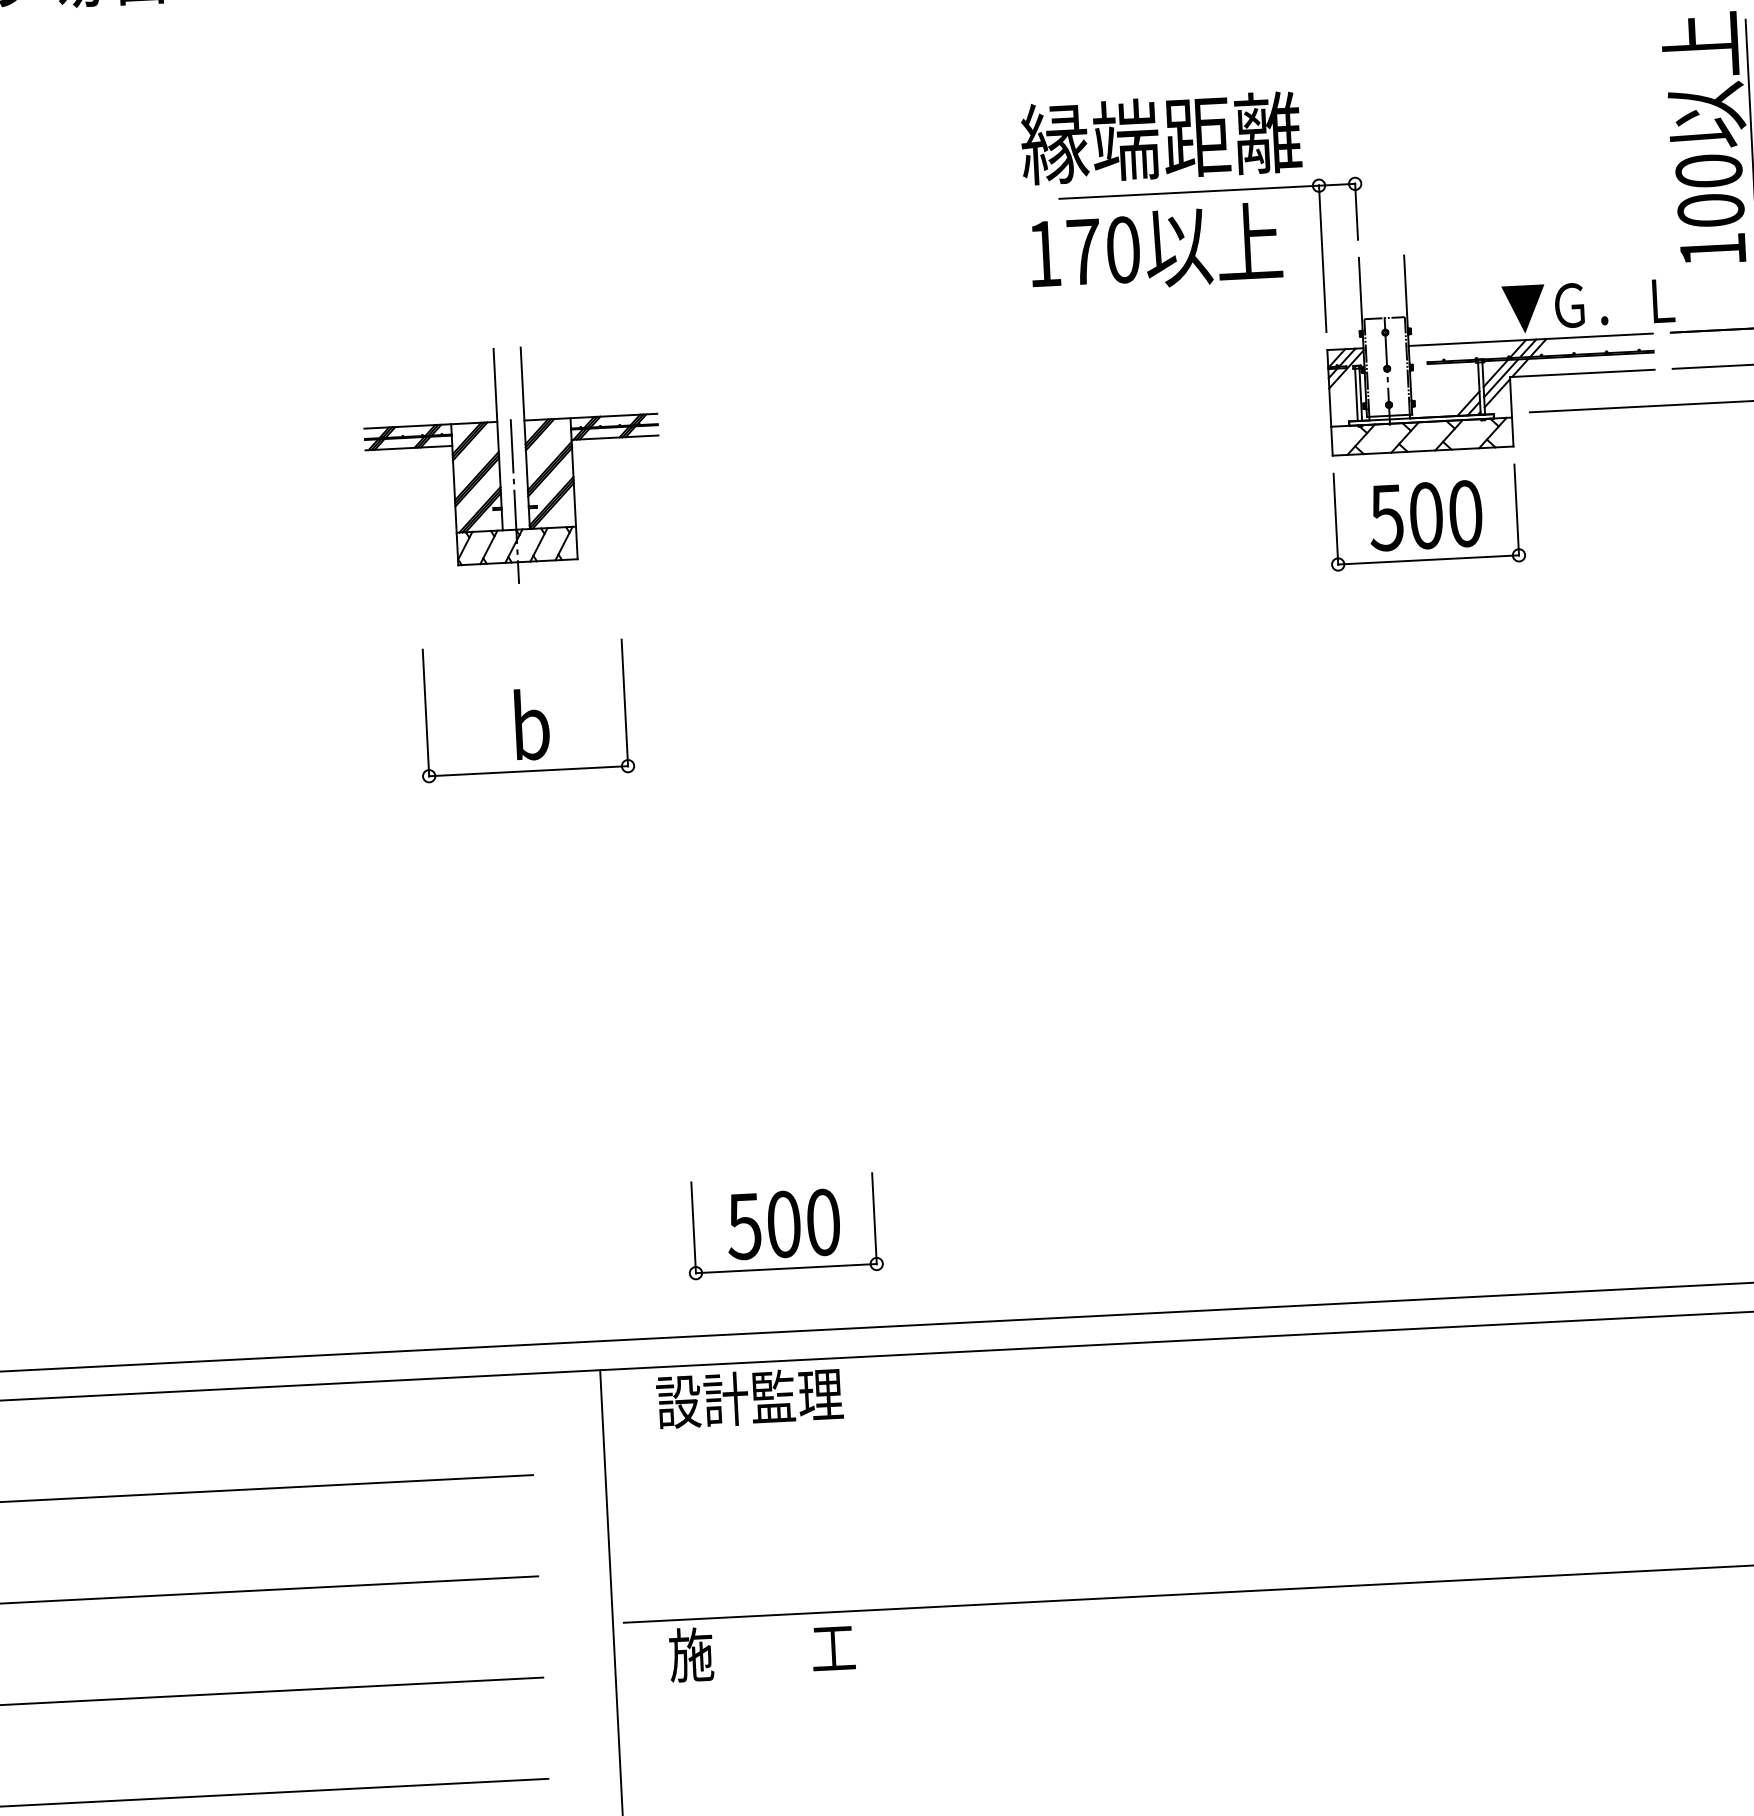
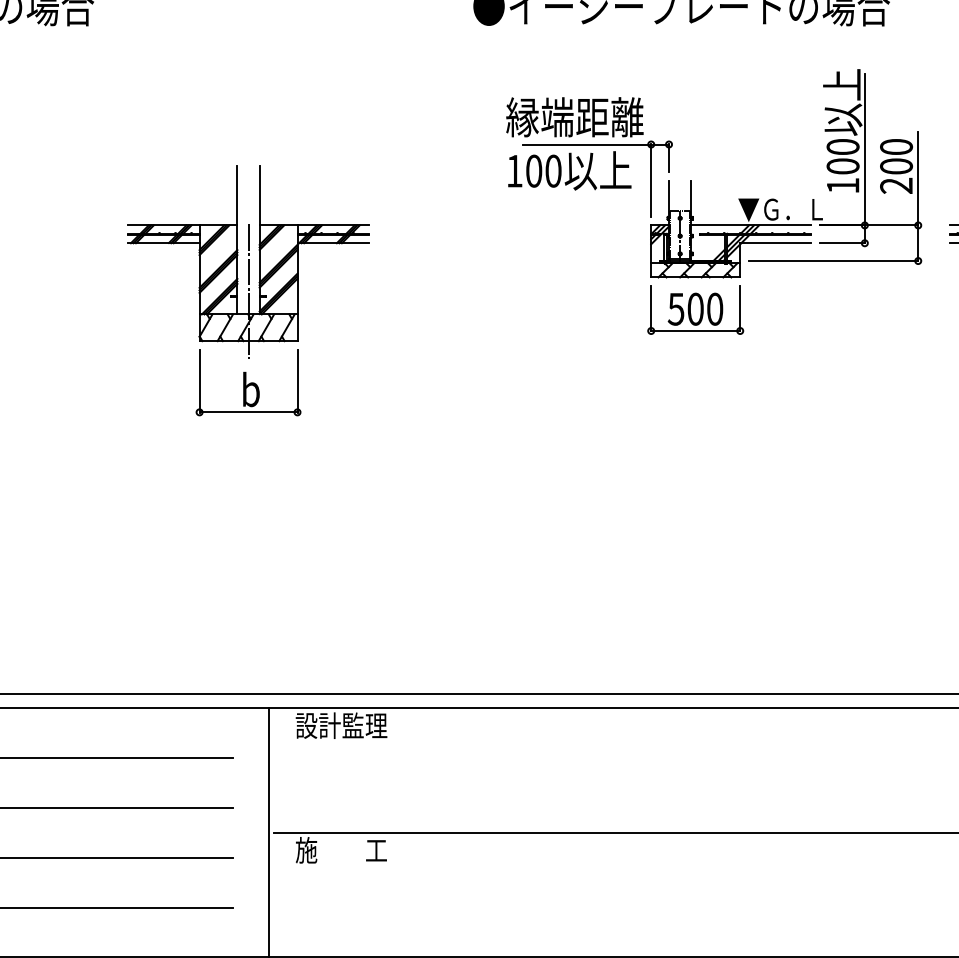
text: (1084, 250) -> (534, 170), 170 -> 100
part: (513, 464) -> (248, 261), size x1.67
part: (783, 1224) -> (362, 641), removed

